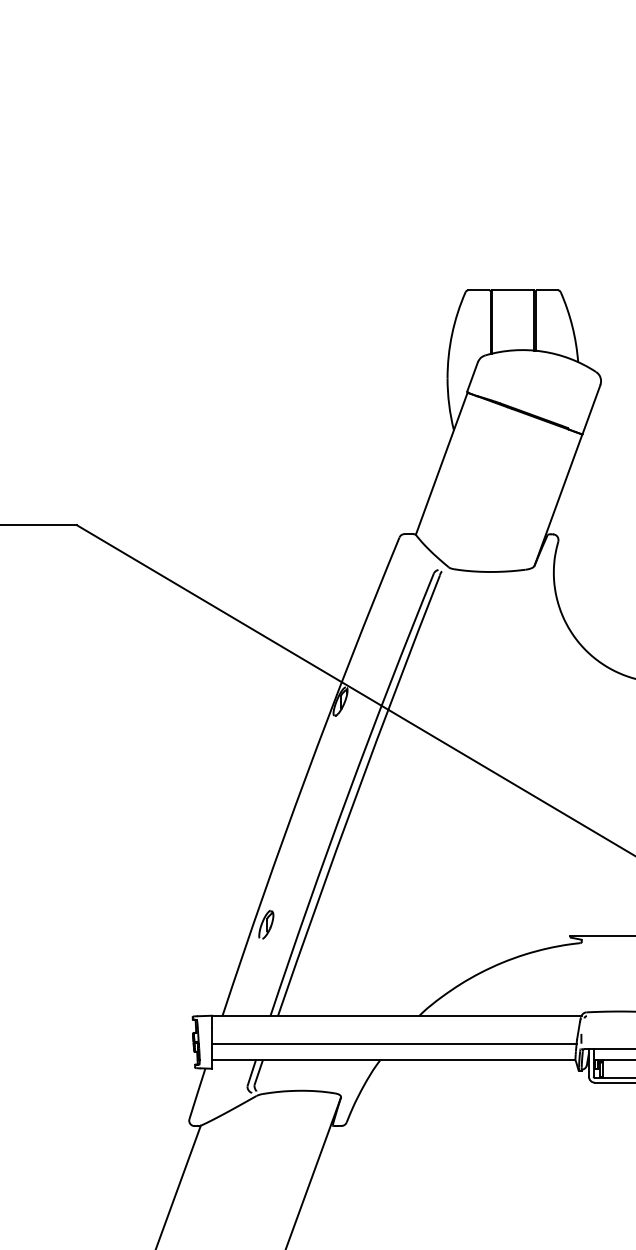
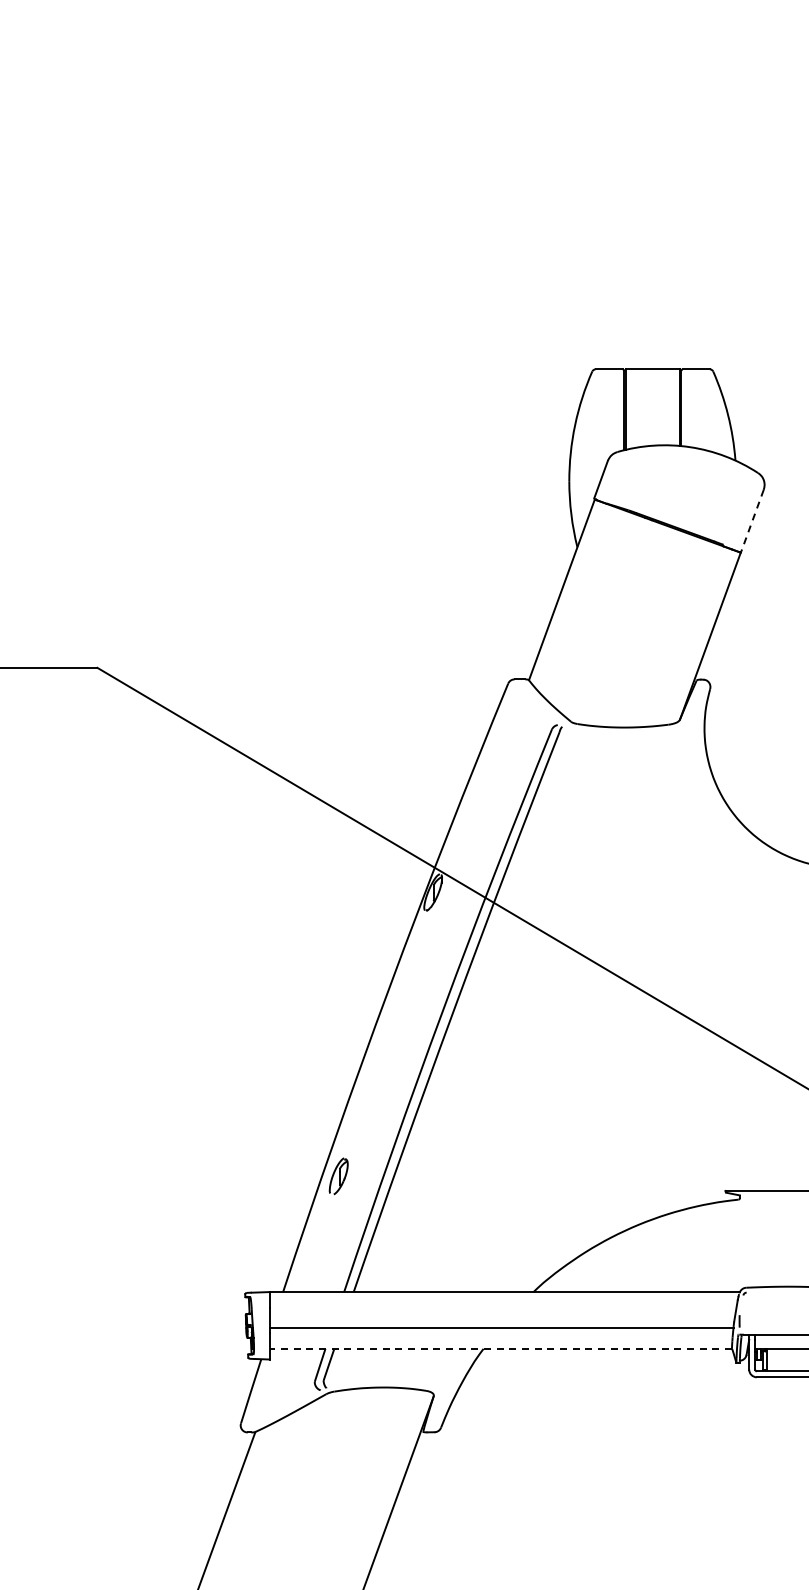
line: (591, 409) -> (752, 520), solid -> dashed
line: (393, 1060) -> (500, 1348), solid -> dashed

